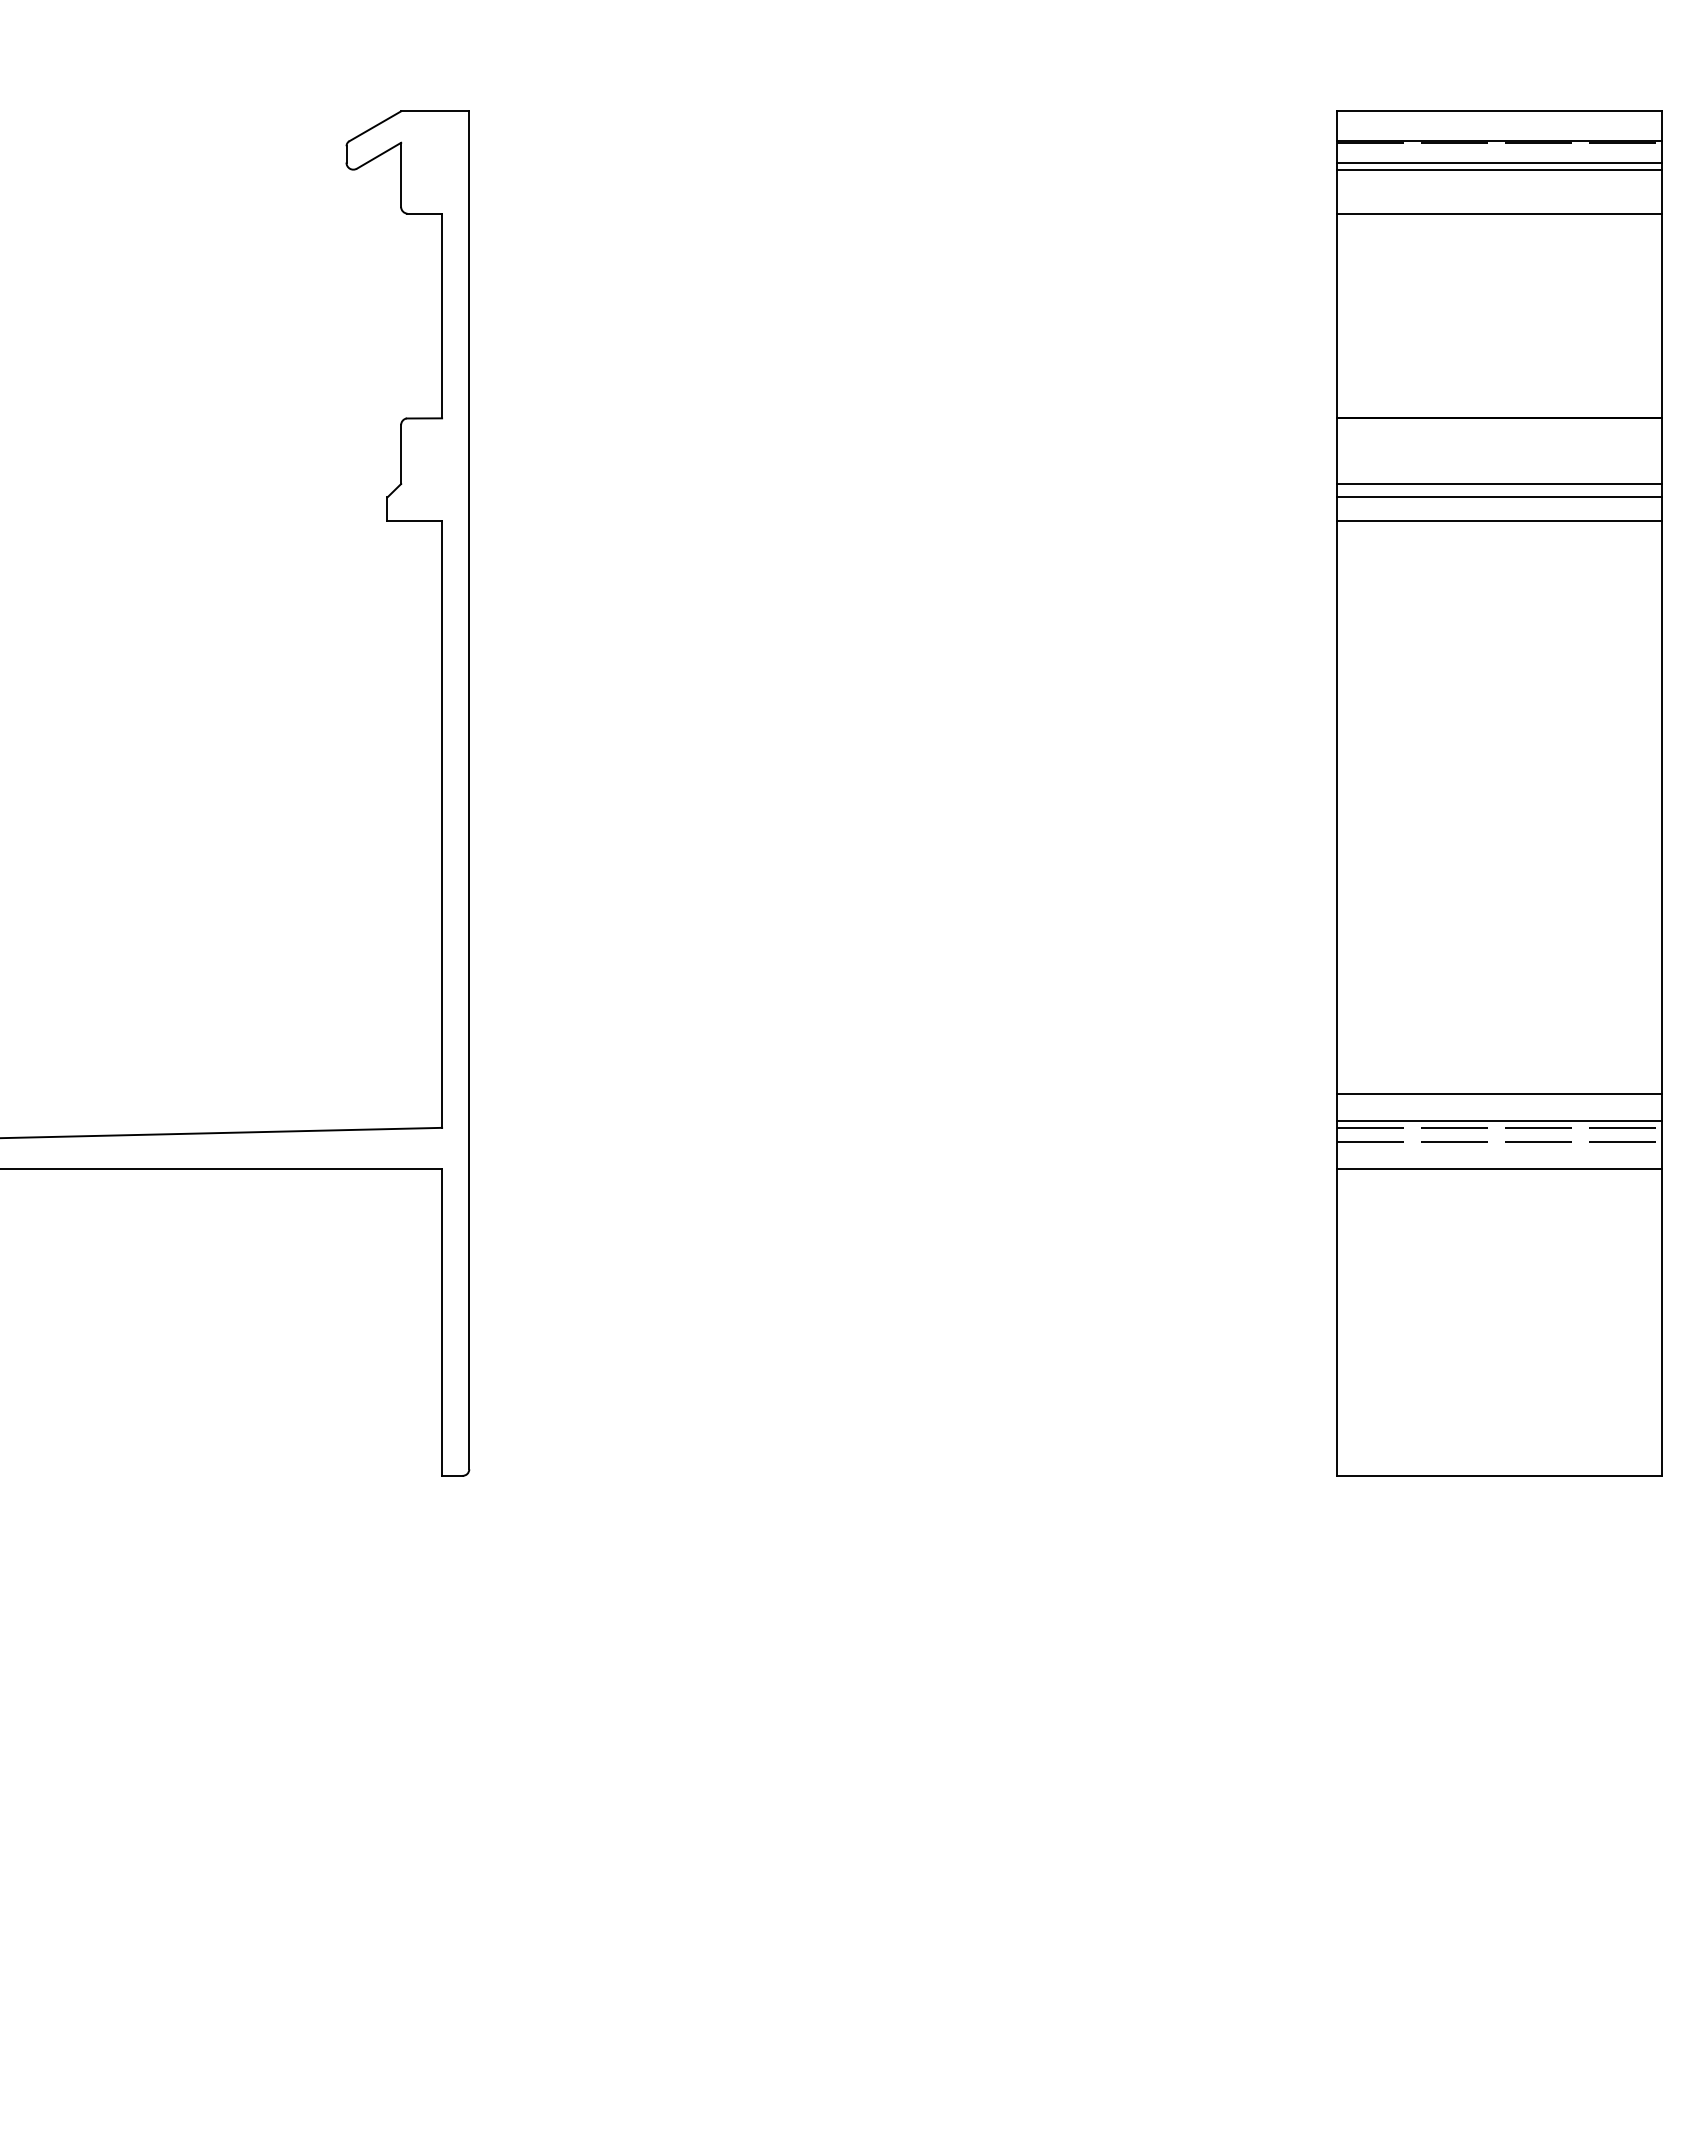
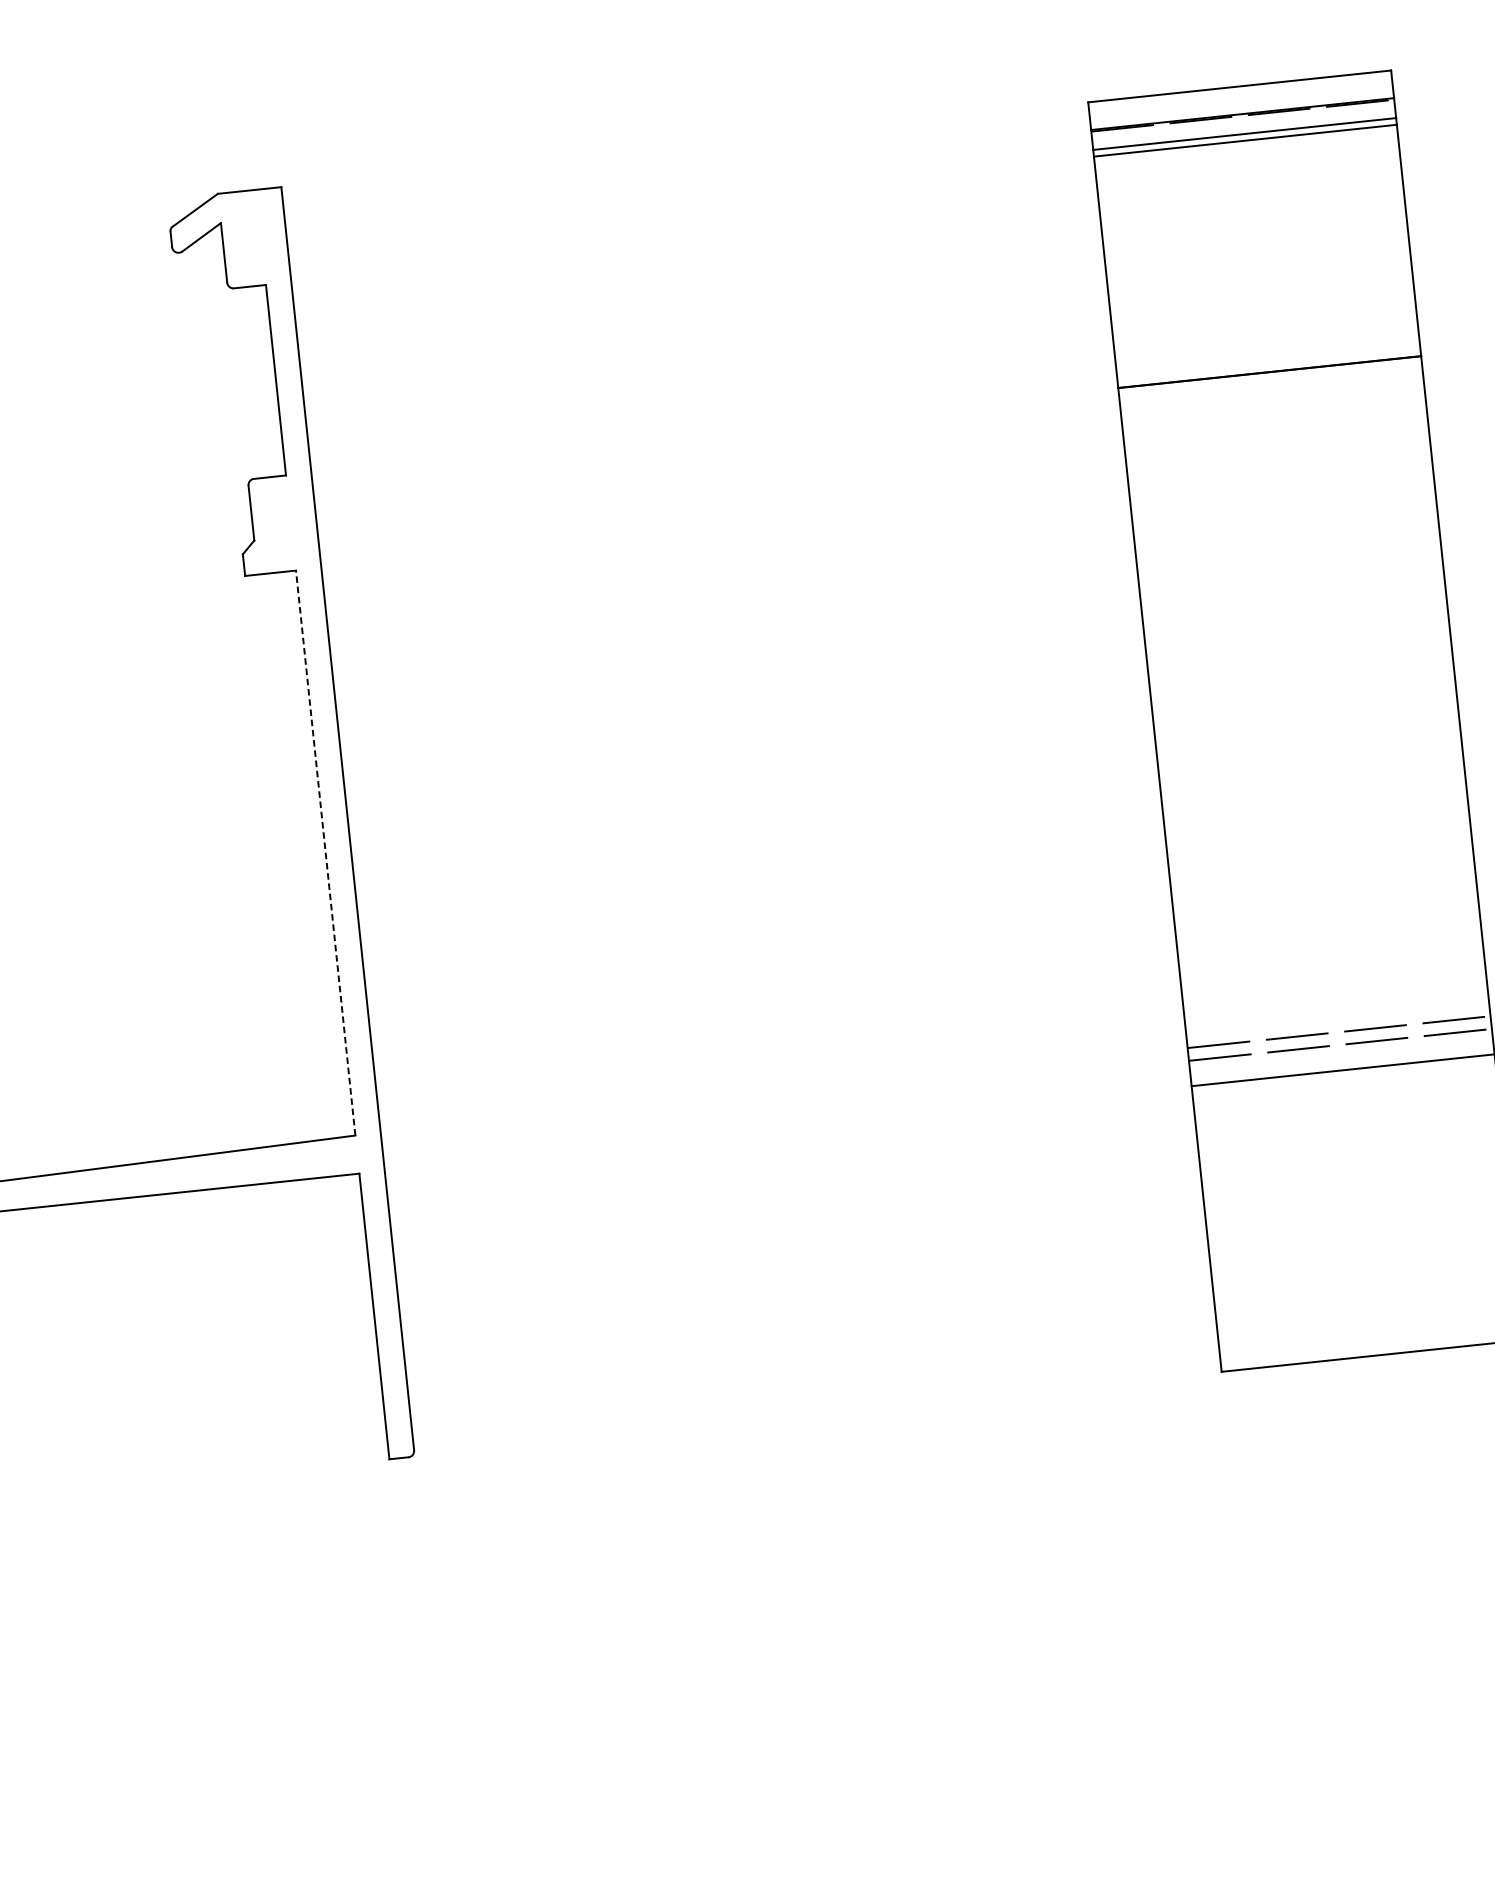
line: (1499, 213) -> (1249, 181), removed
line: (1499, 484) -> (1276, 433), removed
line: (1499, 497) -> (1277, 445), removed
line: (1499, 520) -> (1279, 467), removed
line: (442, 824) -> (326, 853), solid -> dashed
line: (1499, 1093) -> (1335, 1000), removed
line: (1499, 1121) -> (1338, 1026), removed

